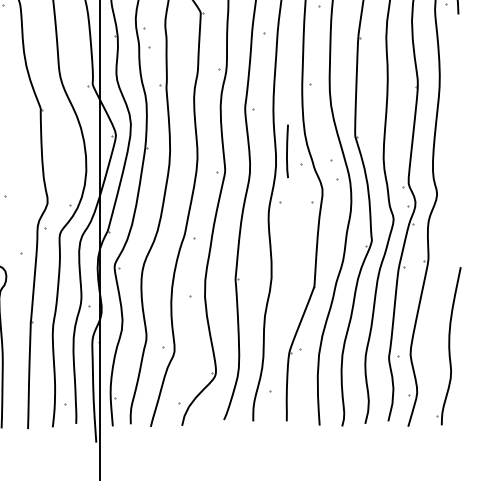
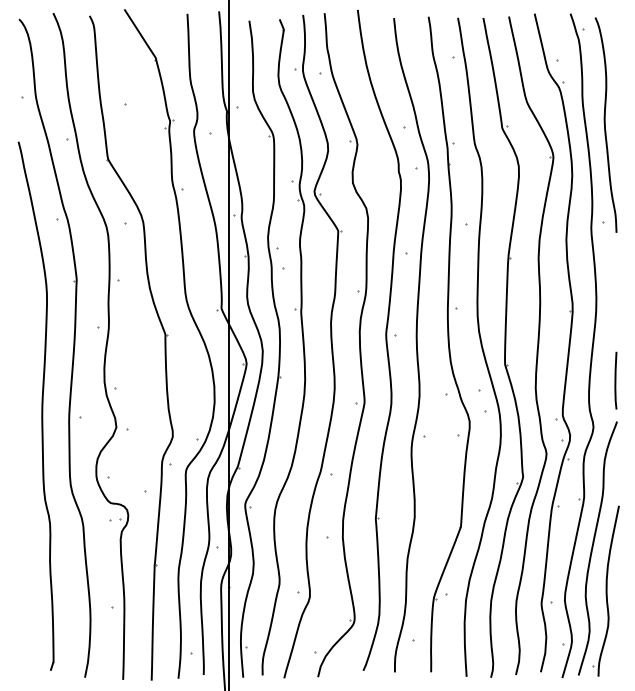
line: (287, 151) -> (615, 380), moved
curve: (437, 306) -> (593, 548), added

